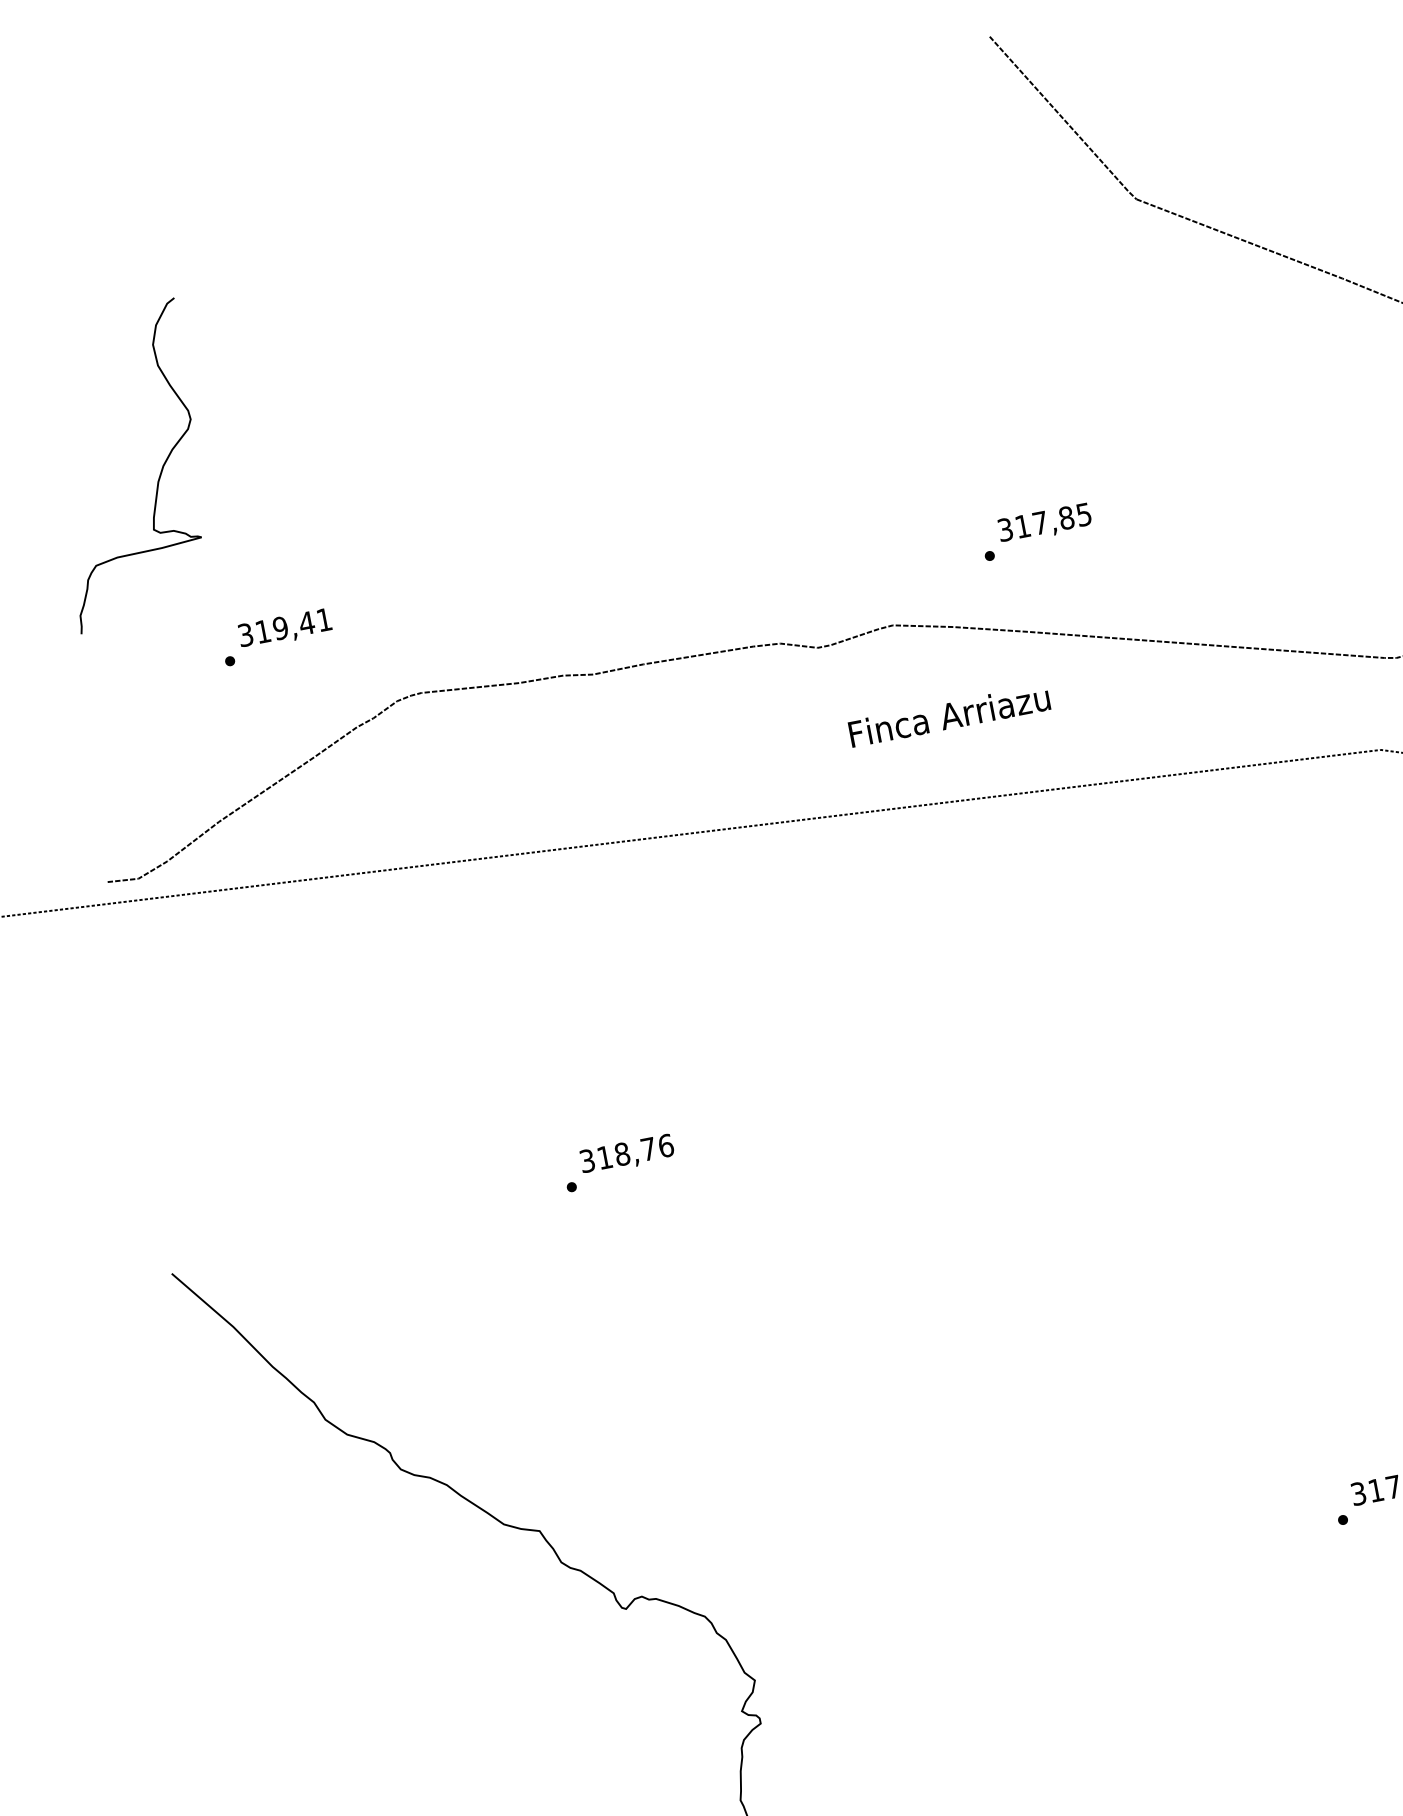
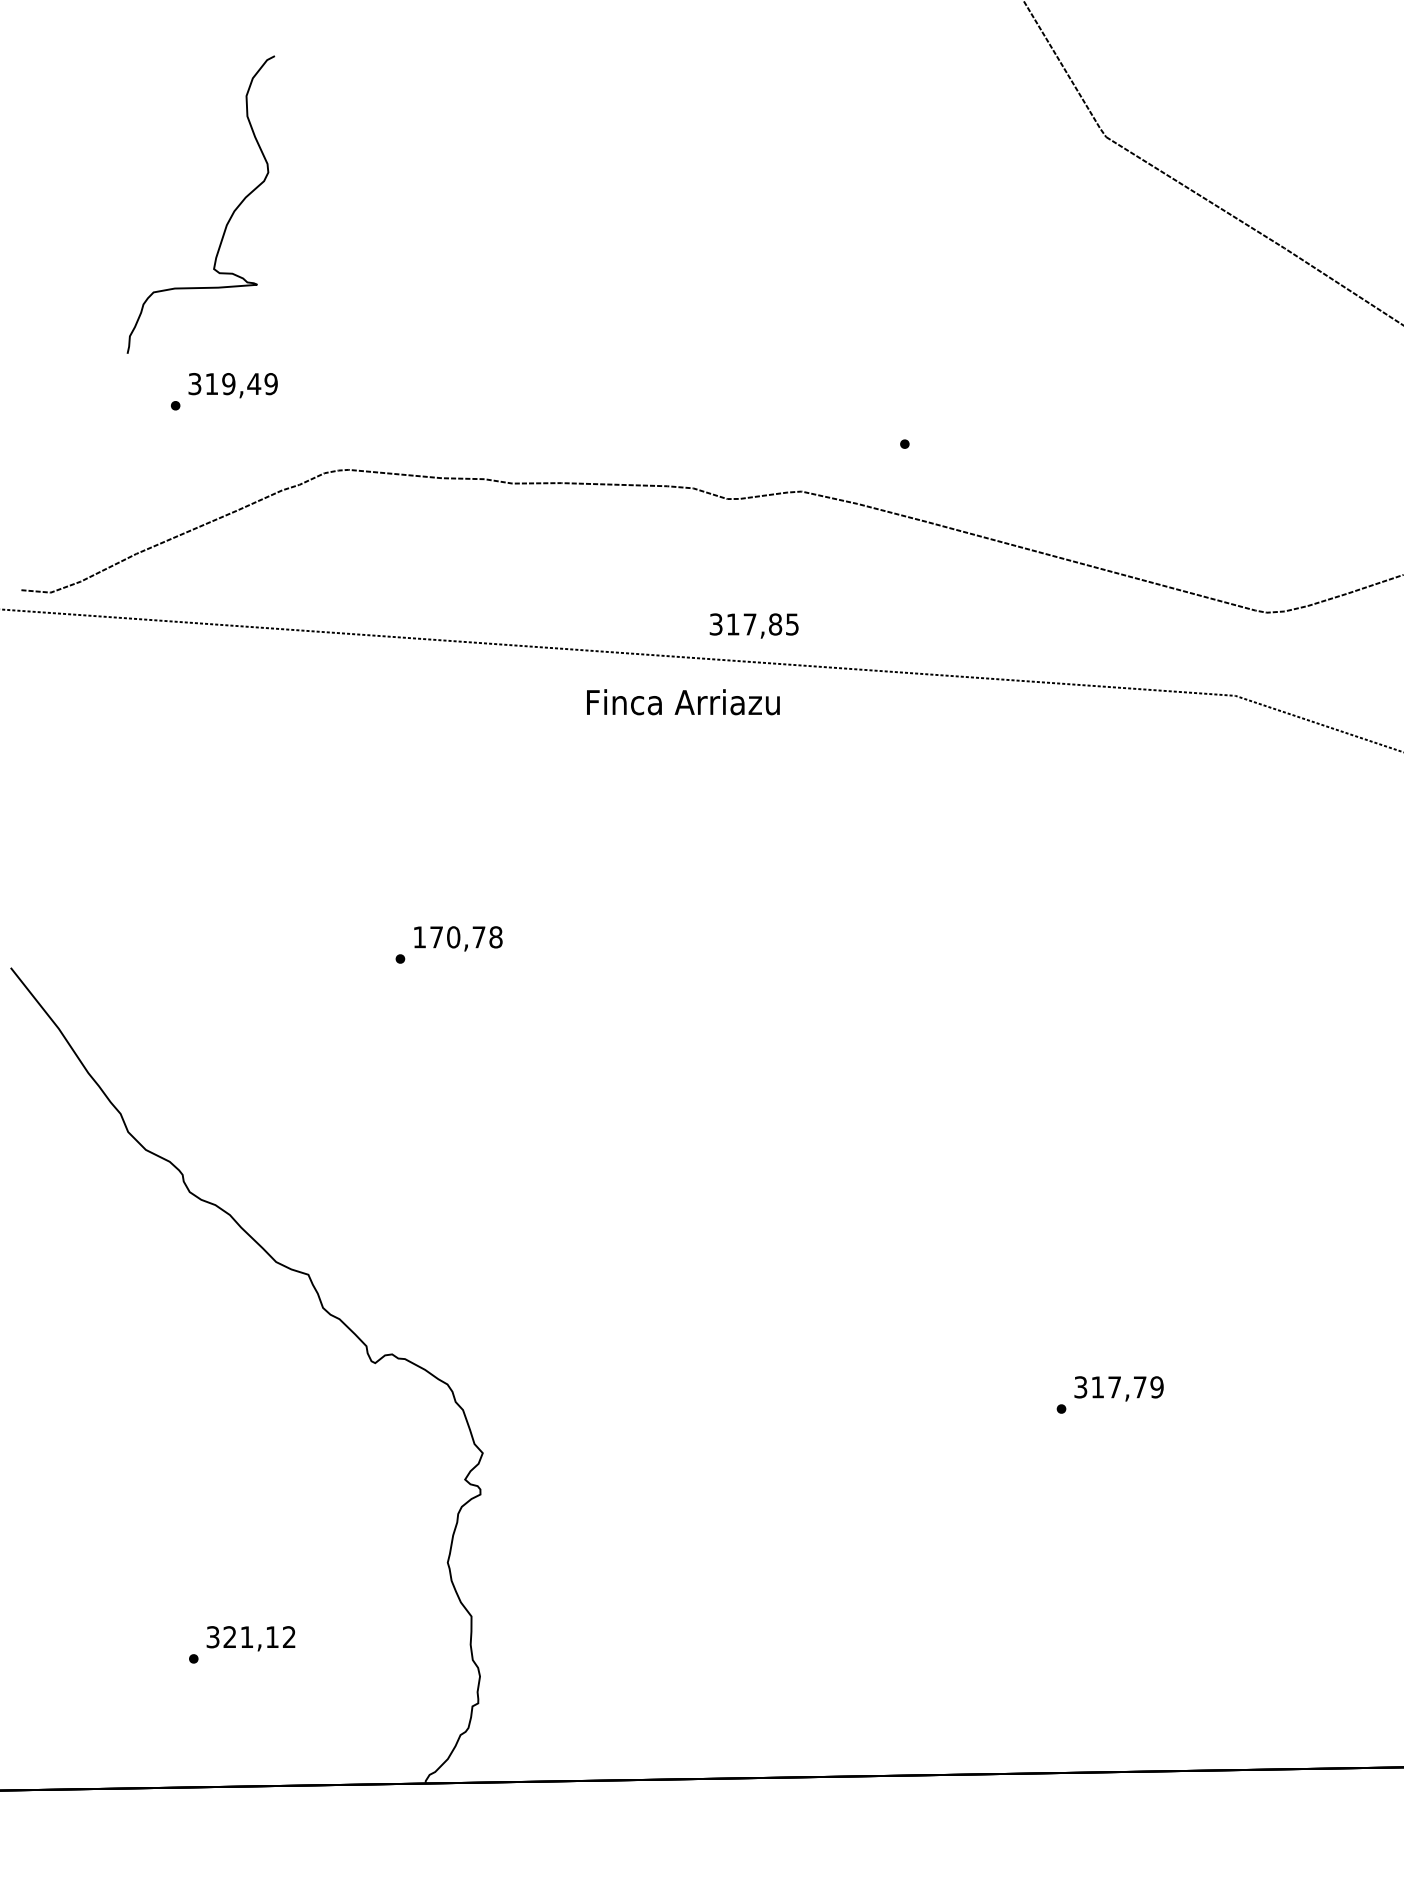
curve: (158, 475) -> (228, 219), moved
text: (1044, 523) -> (753, 625), moved
text: (323, 620) -> (270, 384), 319,41 -> 319,49
text: (949, 715) -> (683, 702), moved
text: (626, 1153) -> (457, 937), 318,76 -> 170,78

